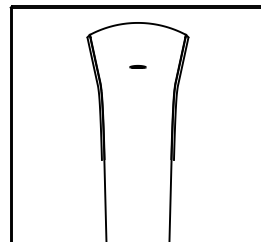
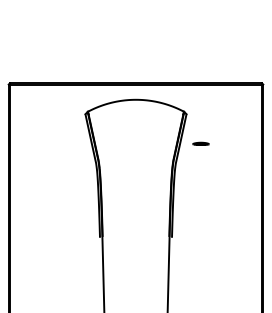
part: (137, 66) -> (200, 143), moved

